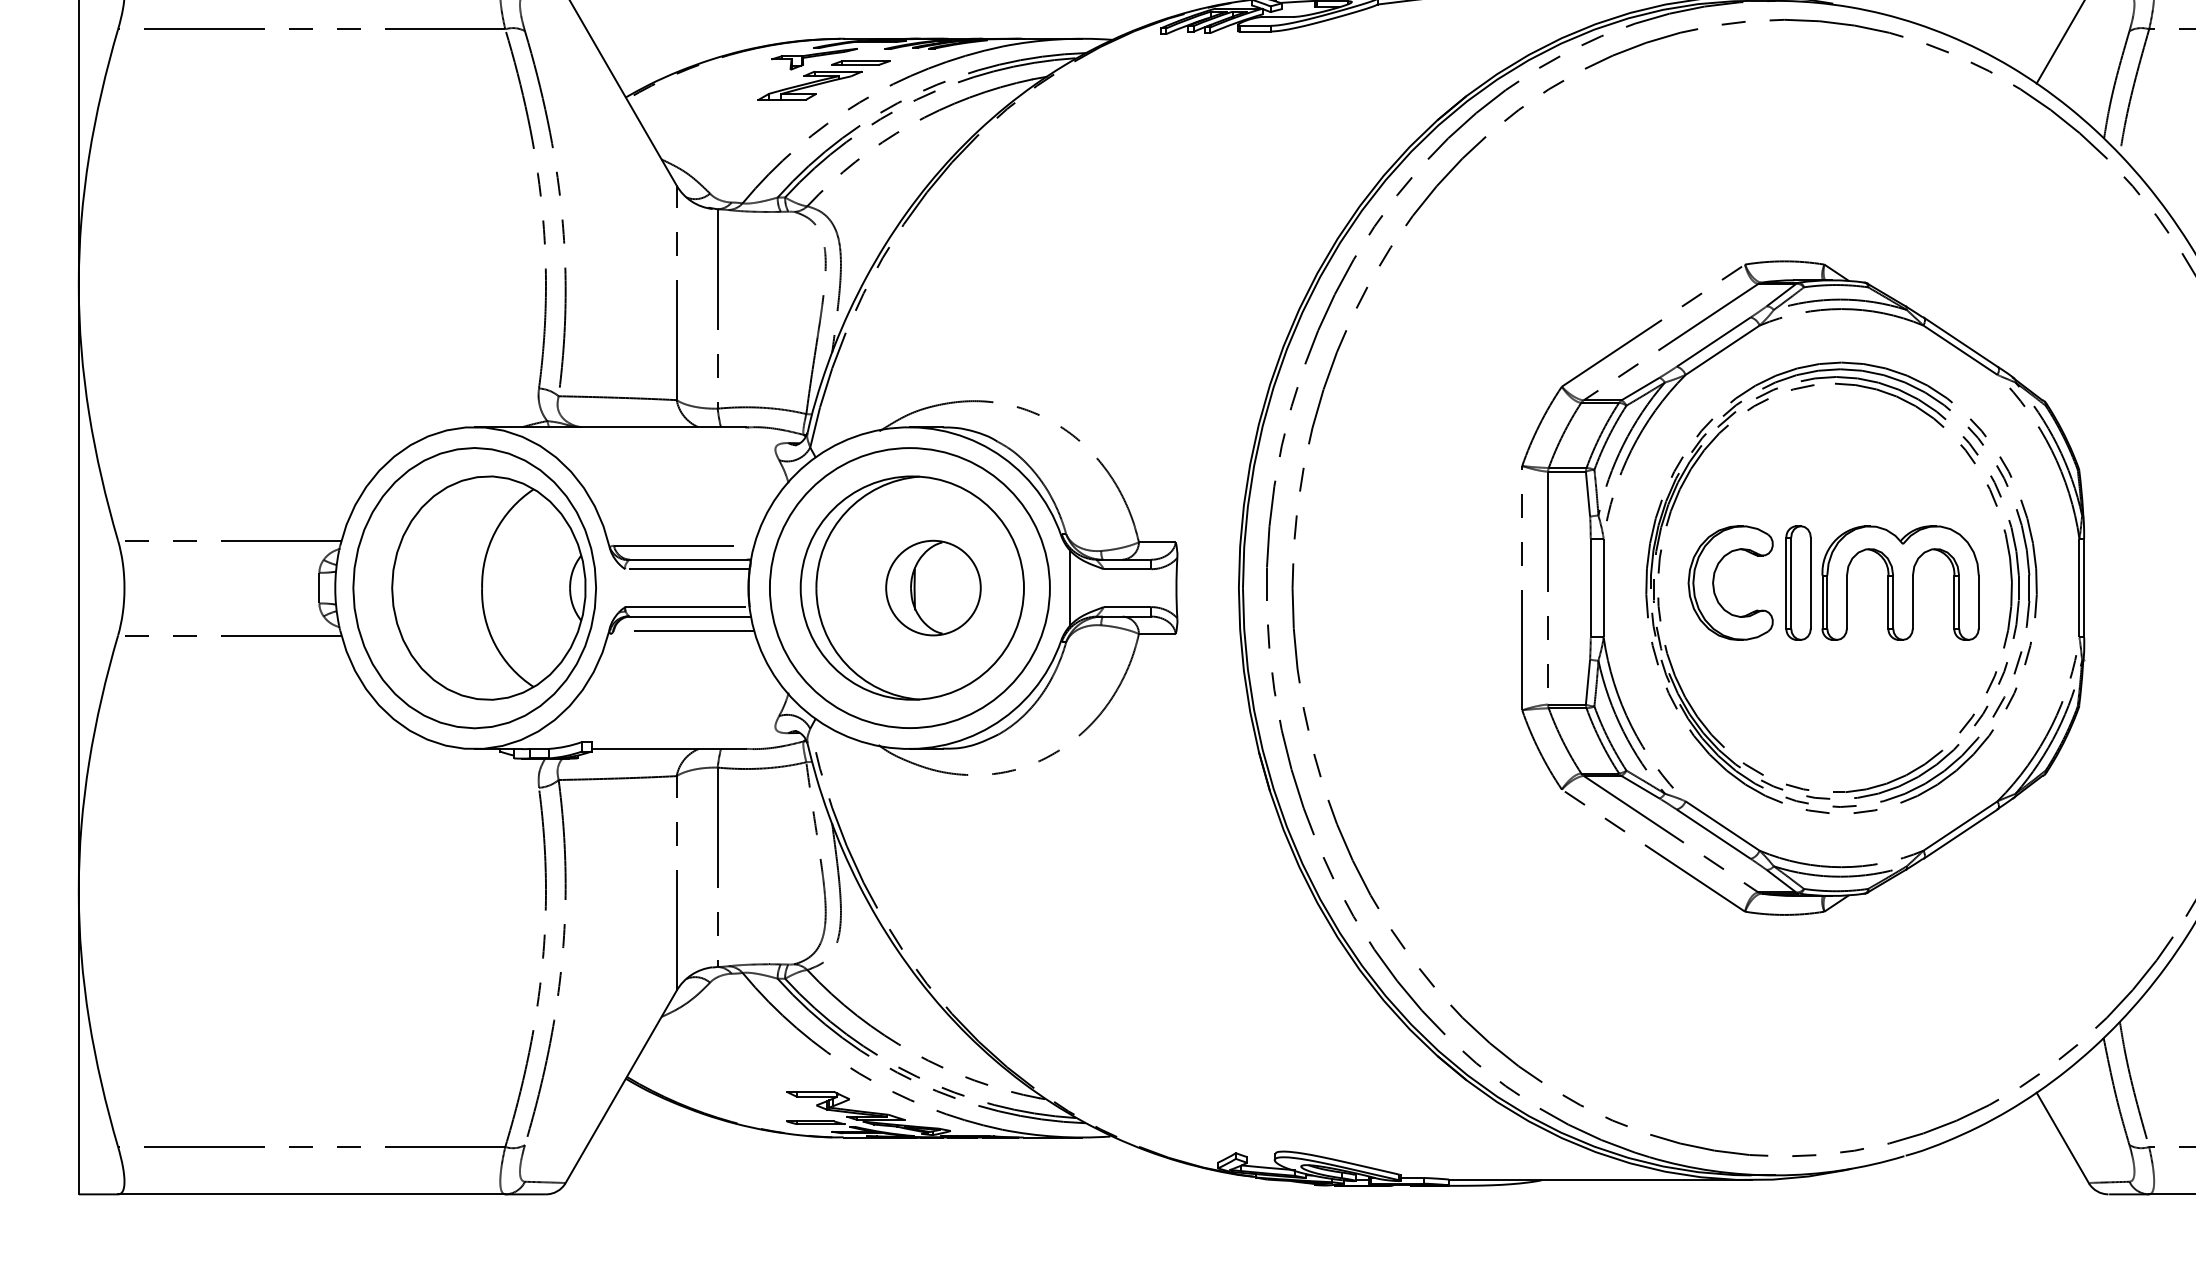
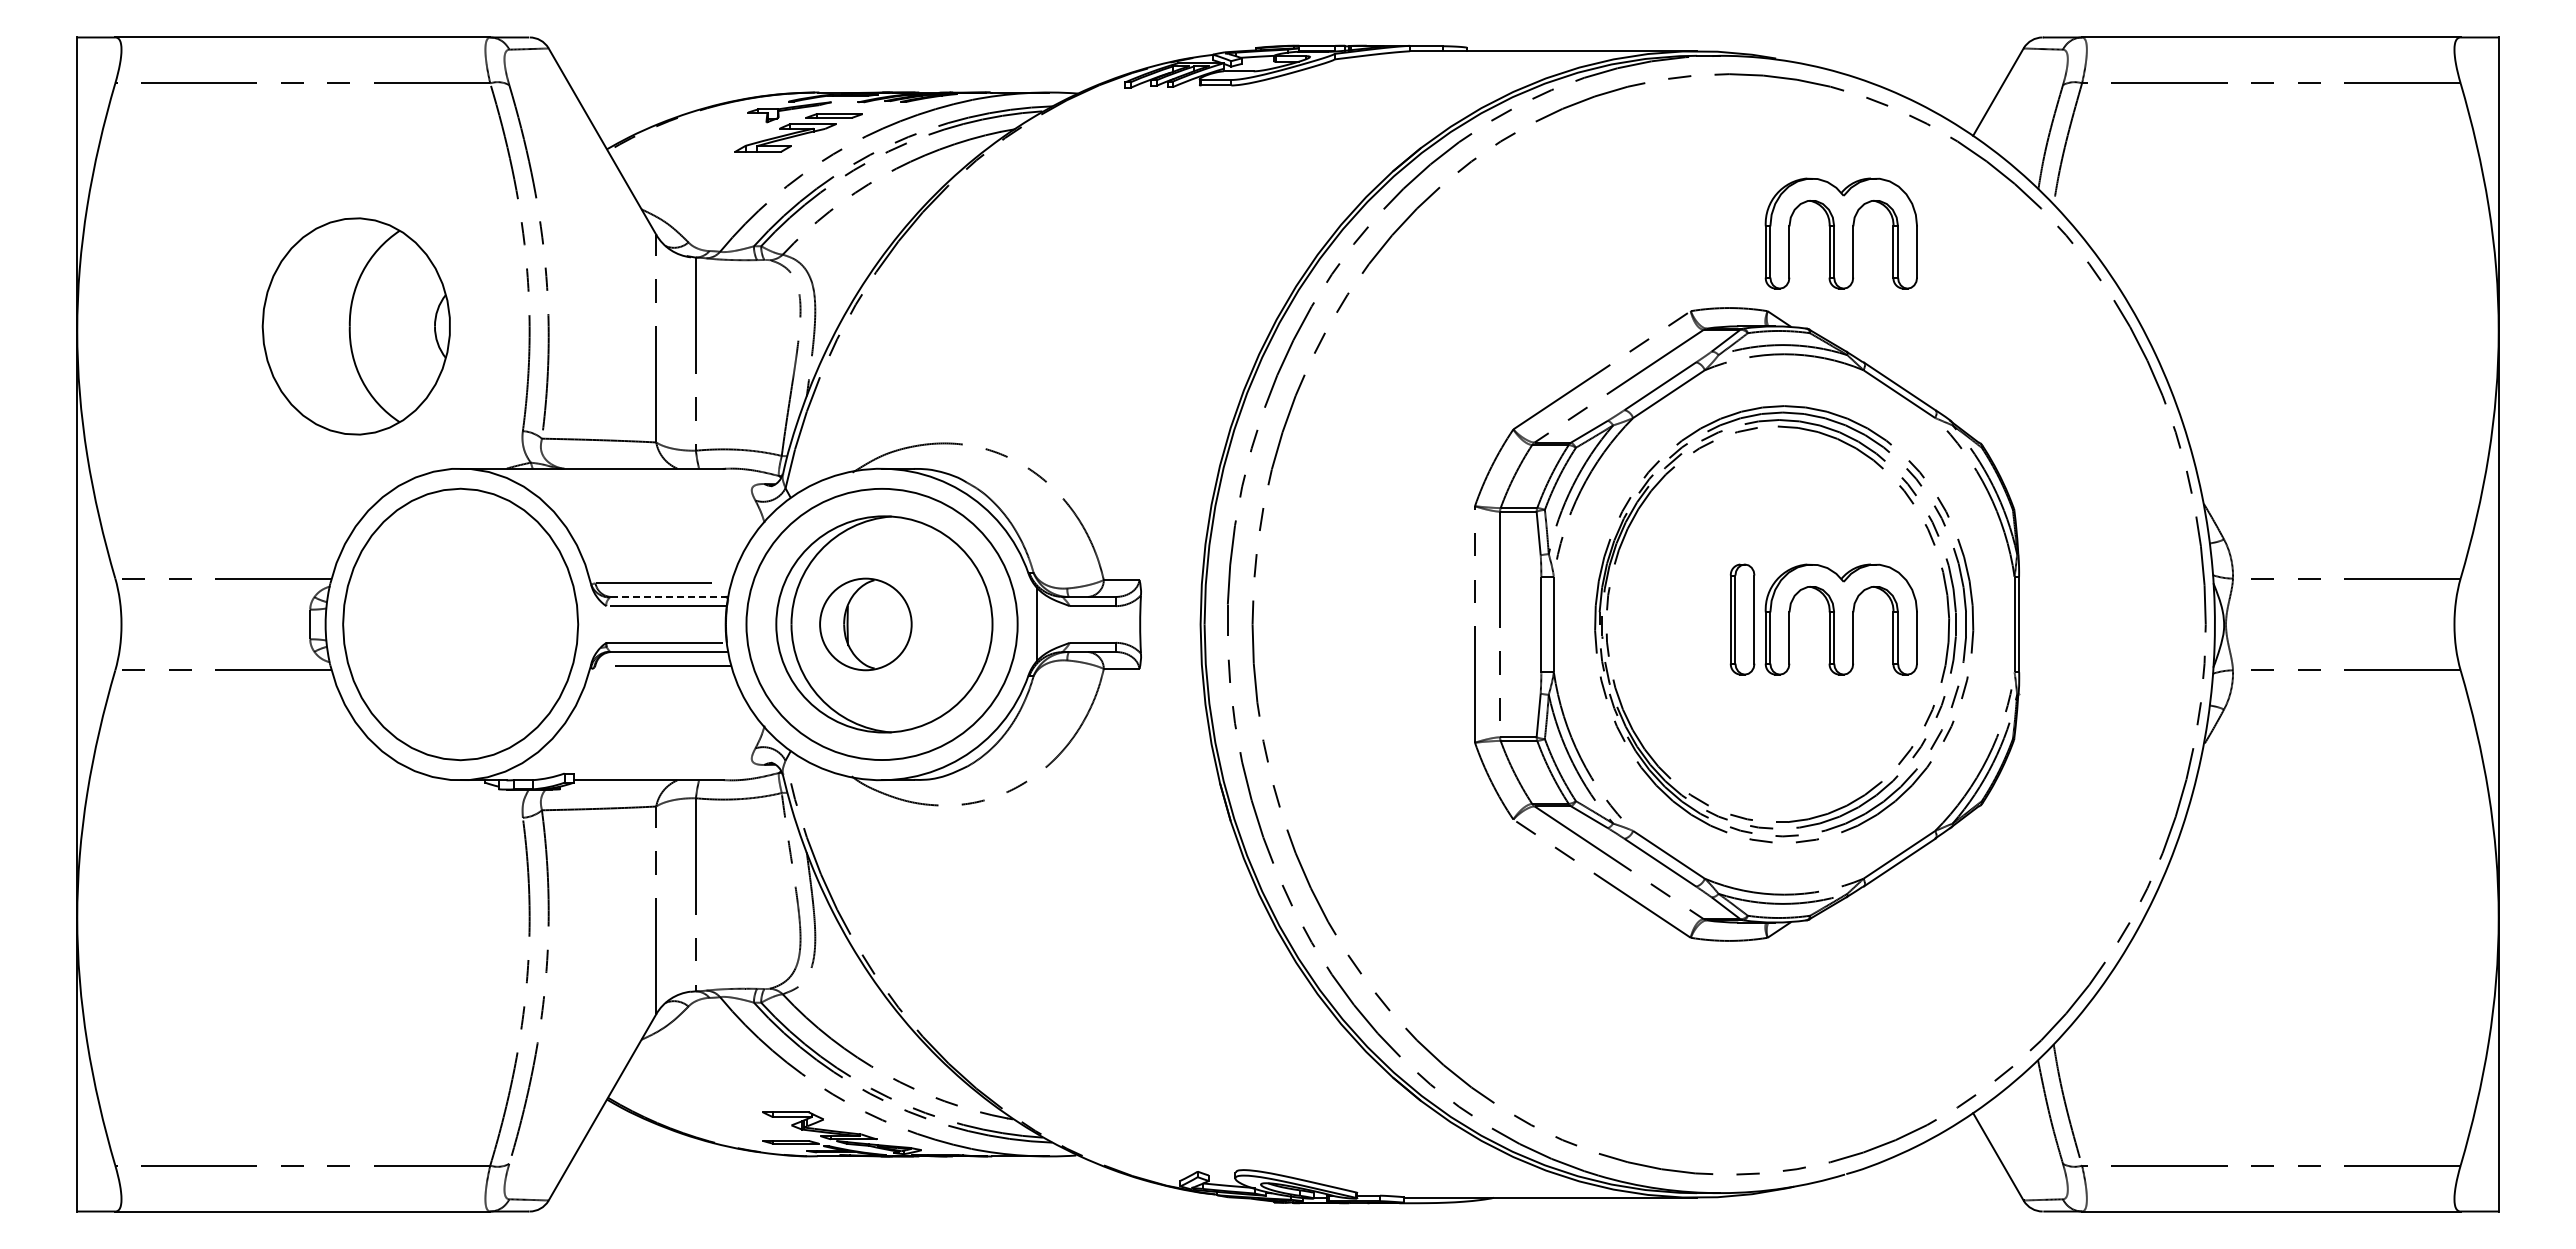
part: (1899, 184) -> (1840, 233), added
line: (688, 559) -> (667, 596), solid -> dashed
part: (1714, 579) -> (1661, 616), removed
part: (487, 588) -> (355, 326), moved
part: (933, 588) -> (865, 624), moved

